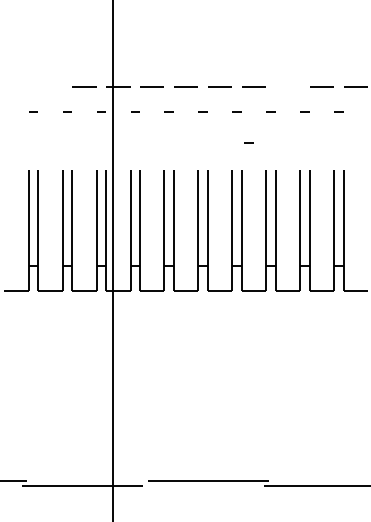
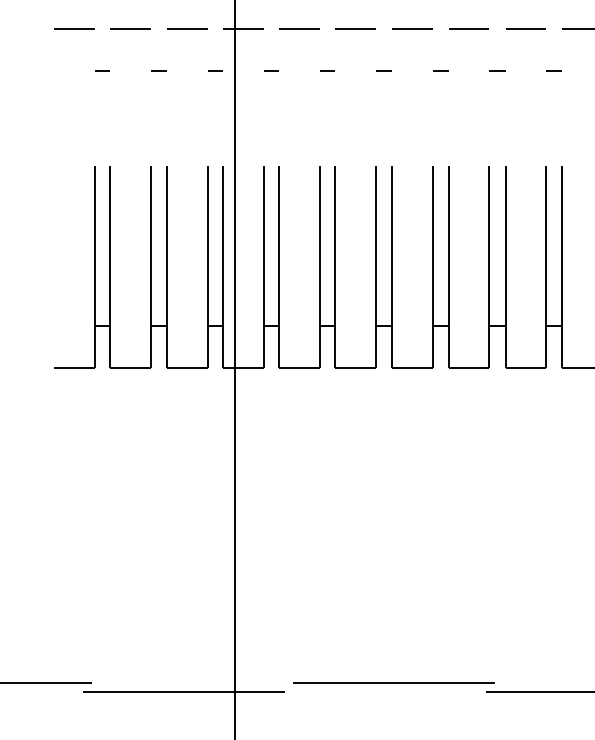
line: (16, 87) -> (74, 29), added
line: (50, 87) -> (130, 29), added
line: (287, 87) -> (524, 29), added
line: (248, 142) -> (459, 120), removed

